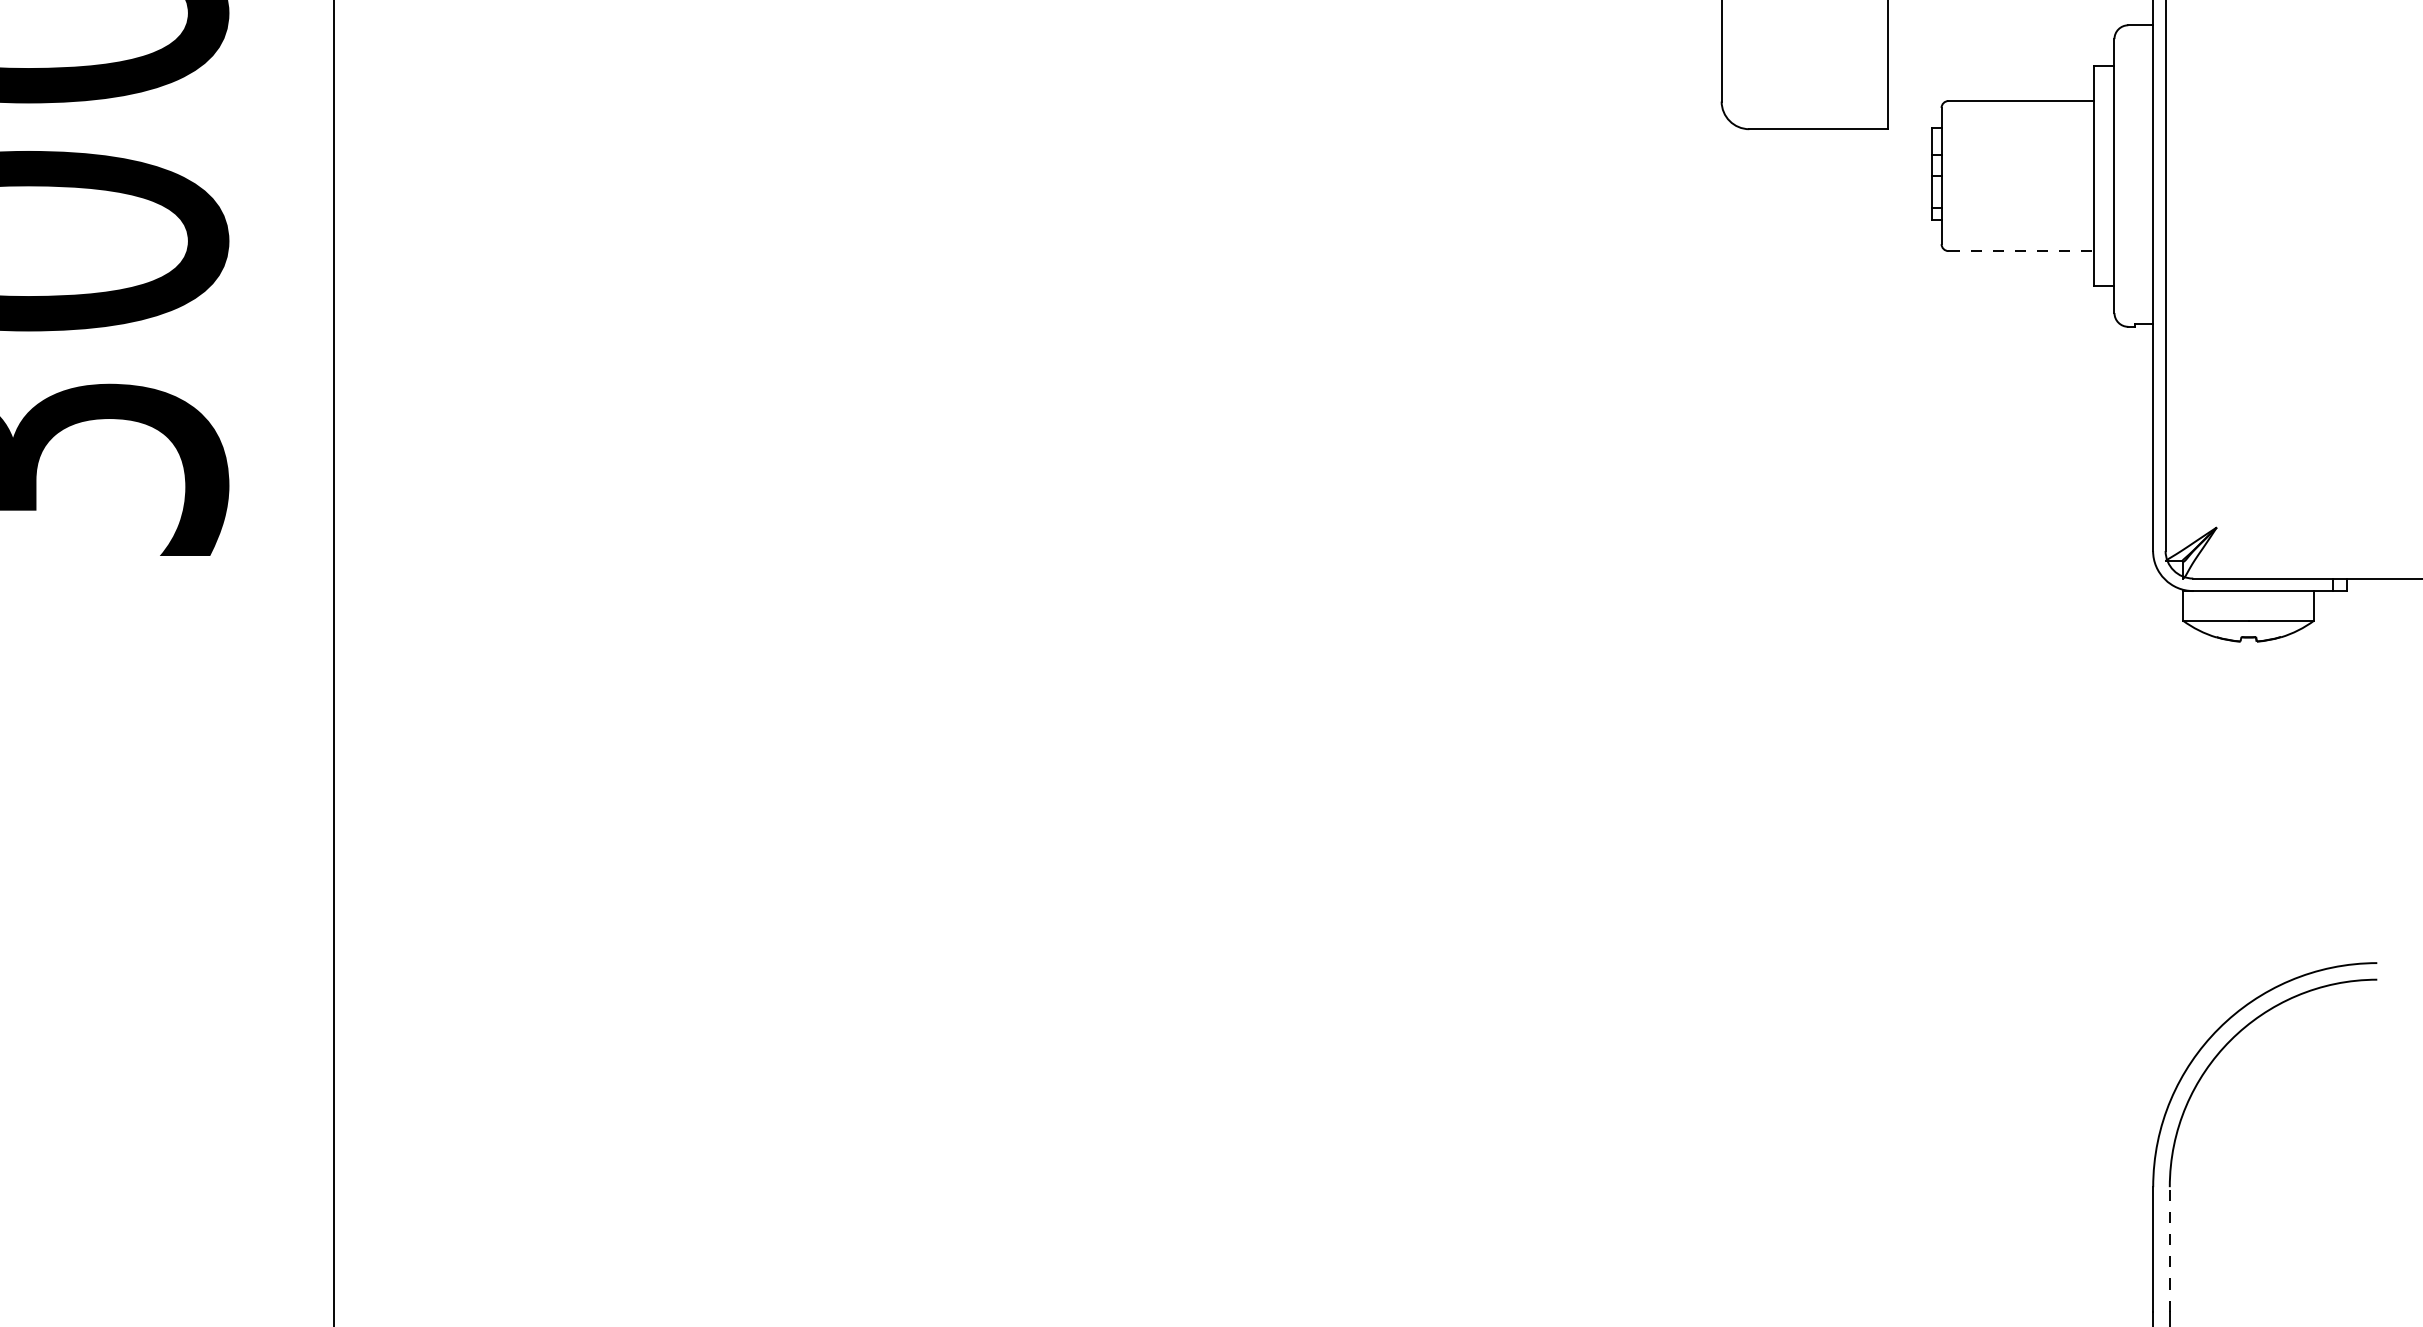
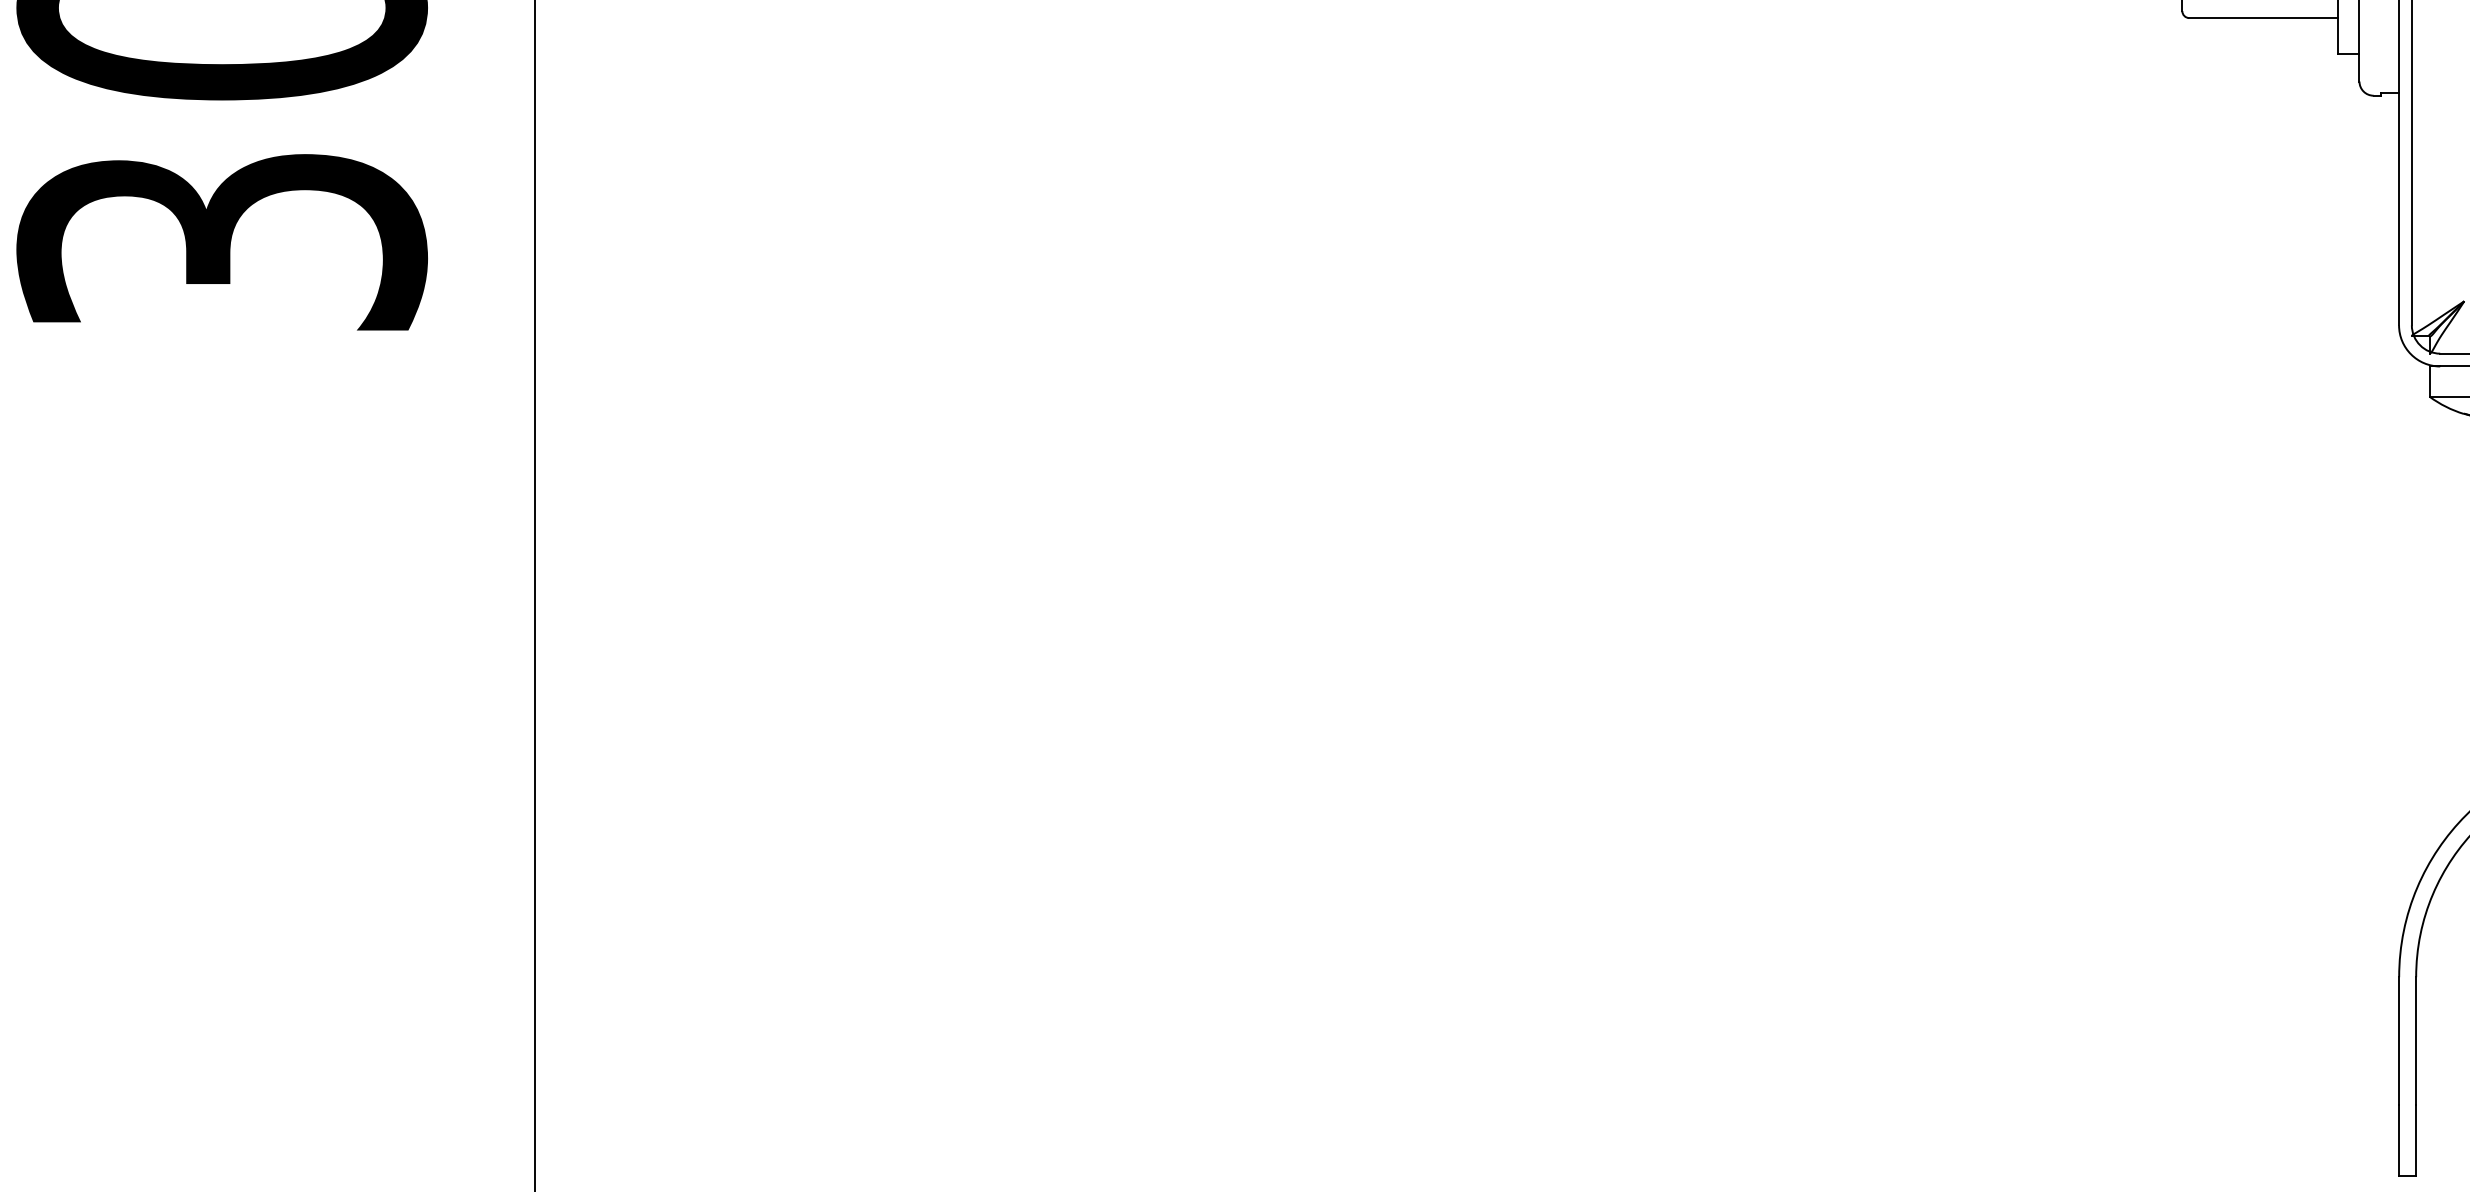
line: (2021, 251) -> (2264, 18), dashed -> solid
line: (2169, 1248) -> (2415, 1040), dashed -> solid

